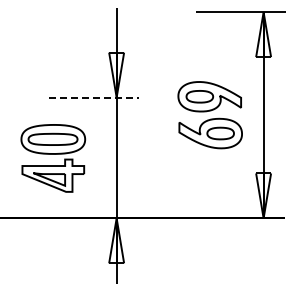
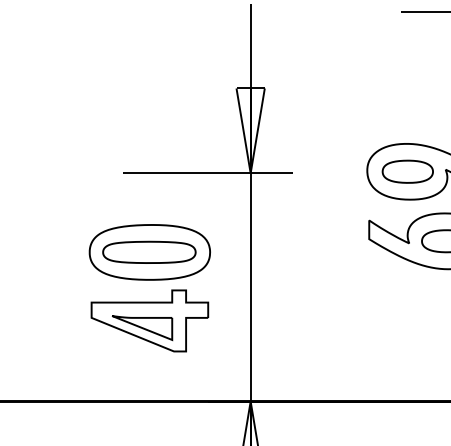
line: (94, 97) -> (208, 173), dashed -> solid
part: (53, 158) -> (150, 288), moved

